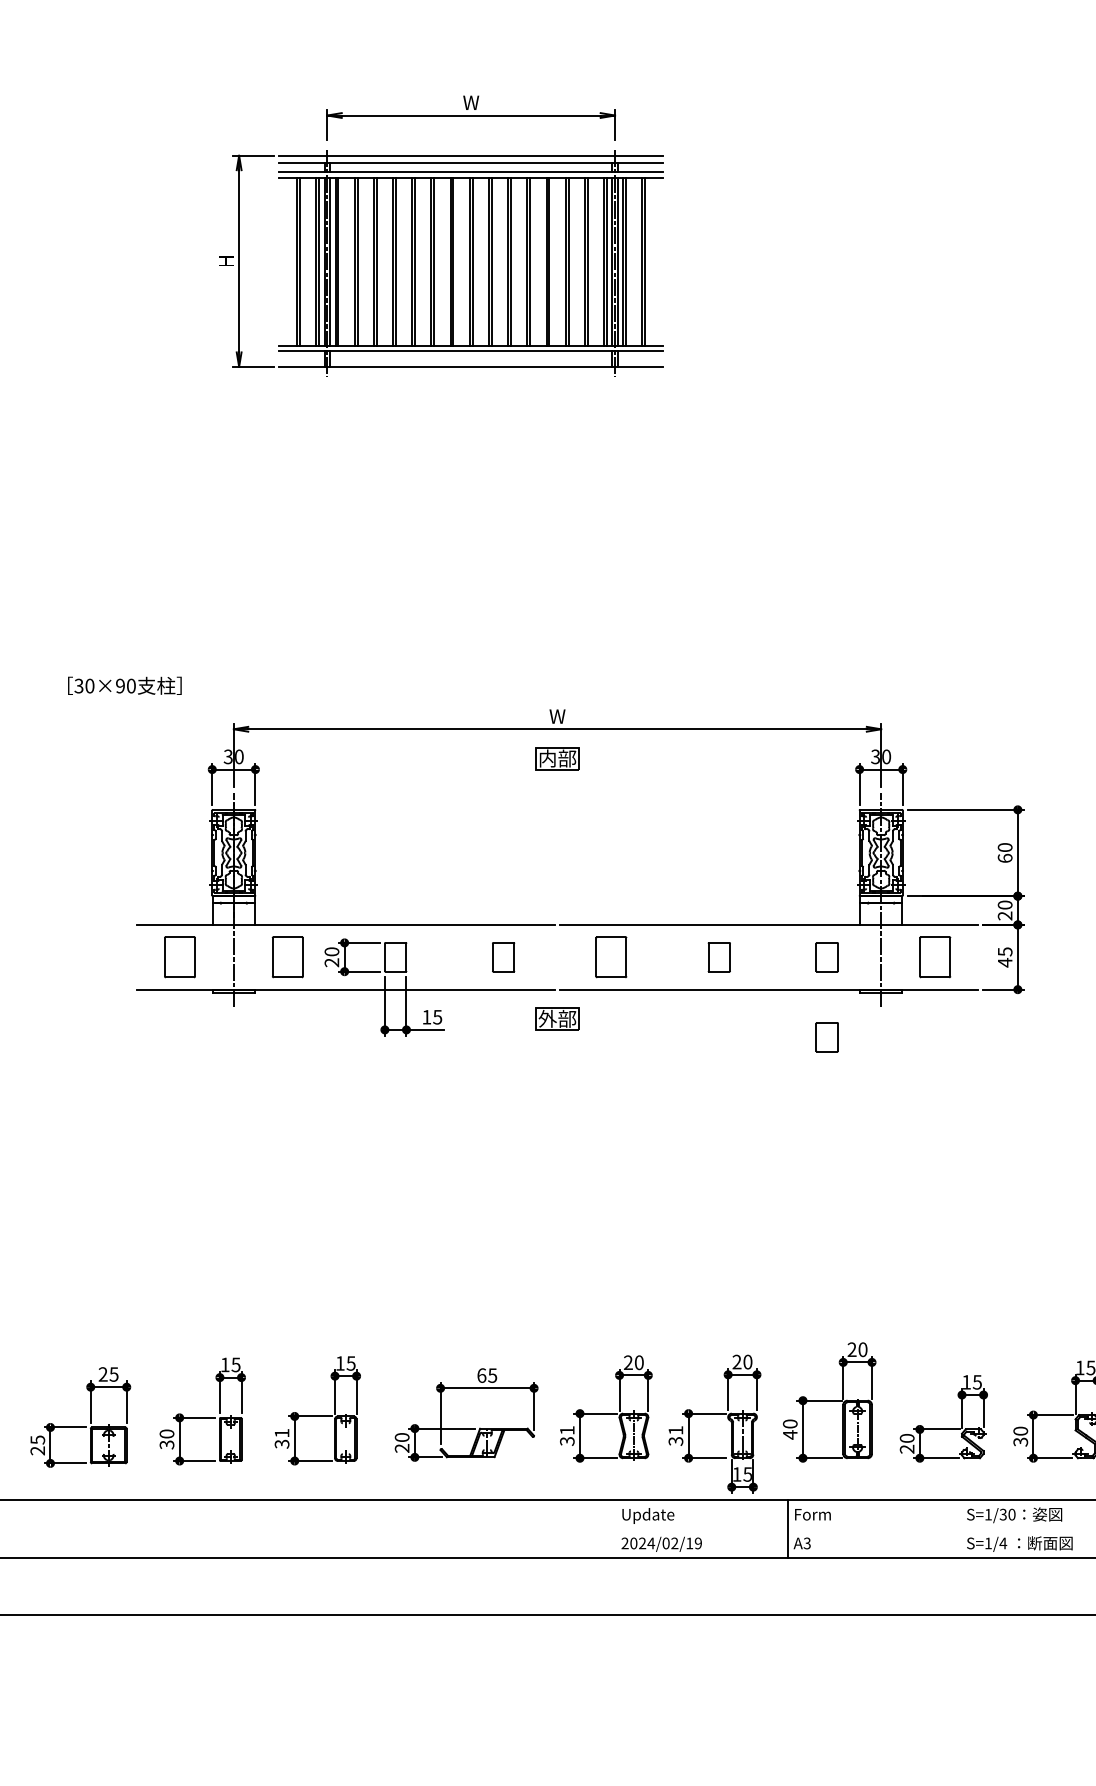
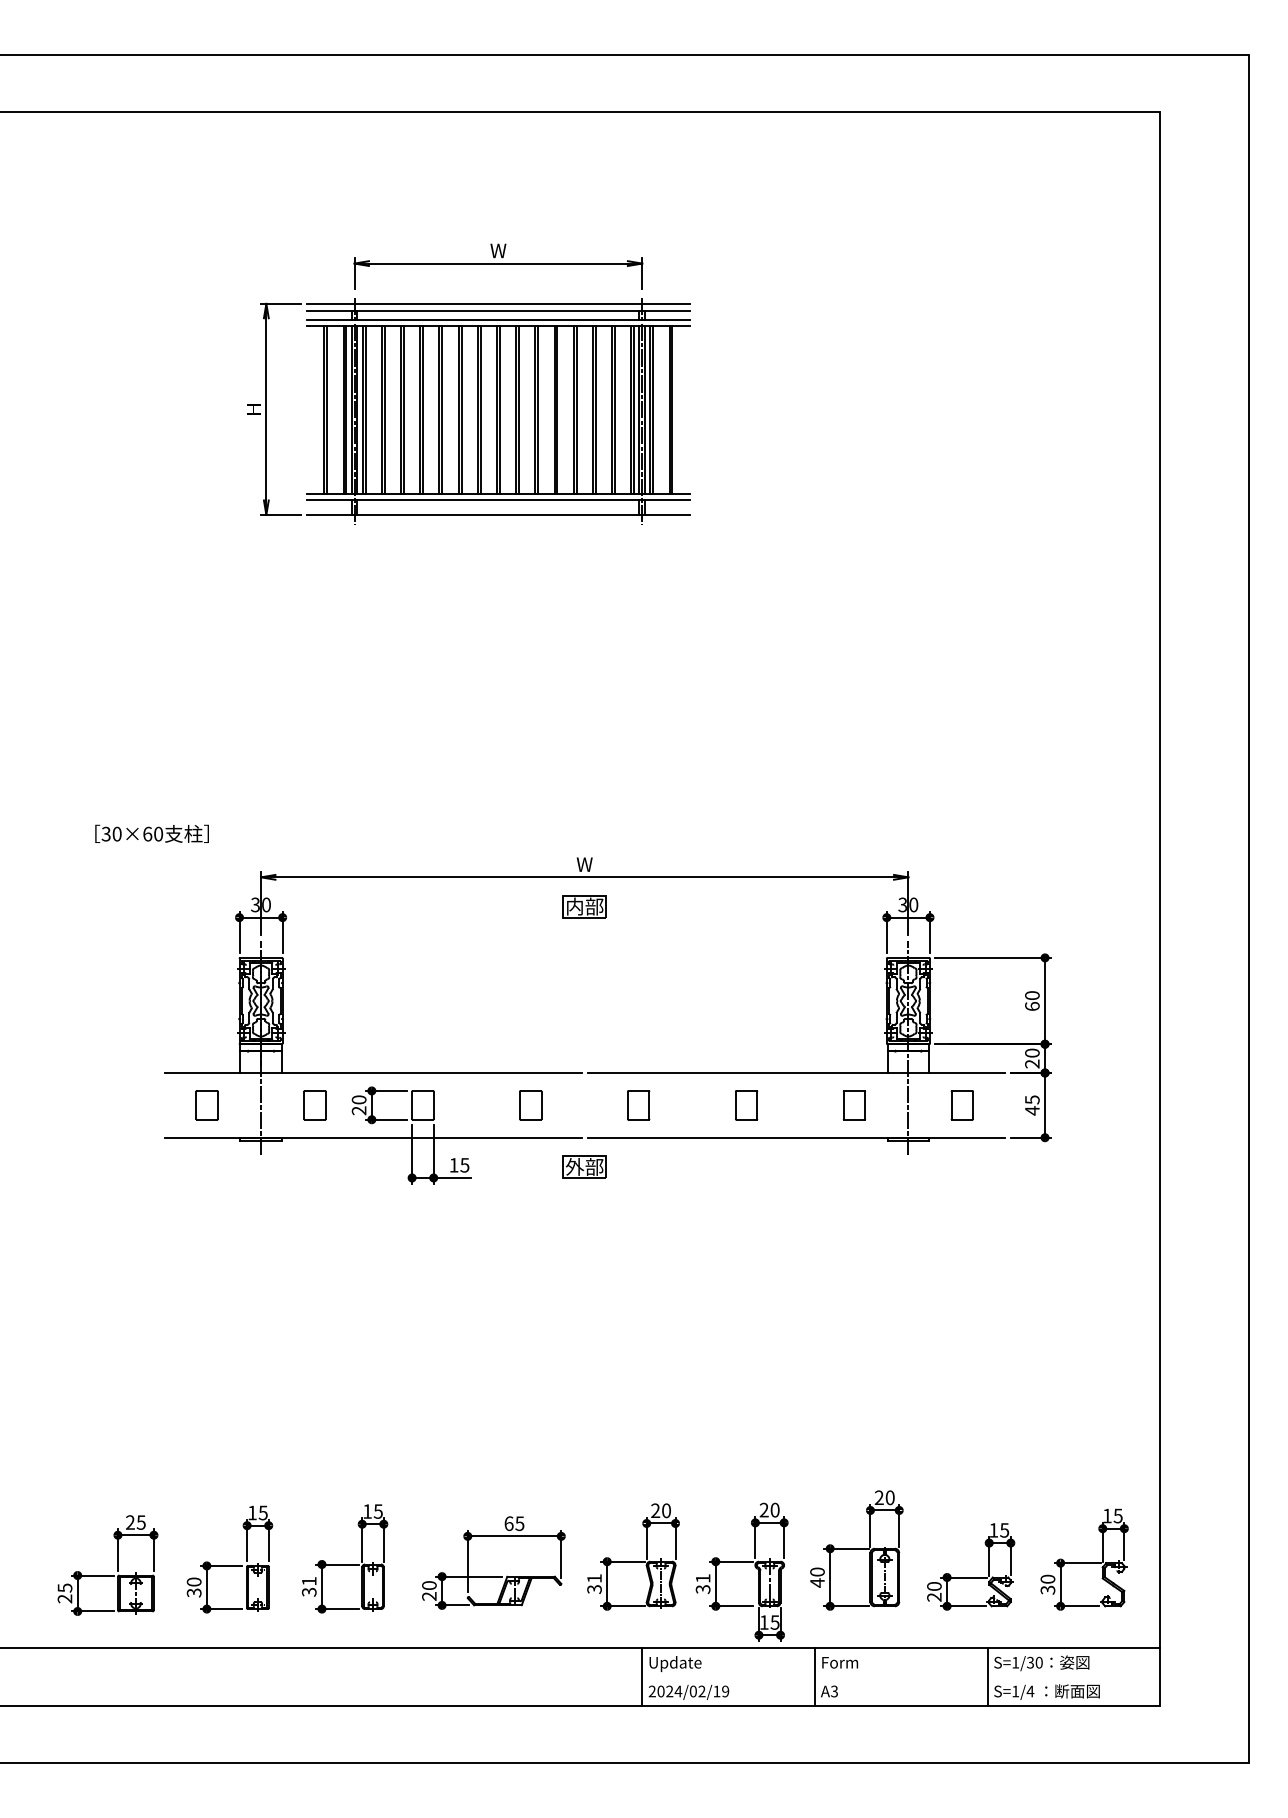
text: (120, 685) -> (147, 833), 30×90 -> 30×60
part: (179, 957) -> (206, 1105), size x0.71
part: (287, 957) -> (314, 1105), size x0.71
part: (611, 957) -> (638, 1105), size x0.71
part: (934, 957) -> (961, 1105), size x0.71
part: (826, 1037) -> (853, 1185), removed
line: (615, 1528) -> (642, 1676), added
line: (960, 1528) -> (987, 1676), added

